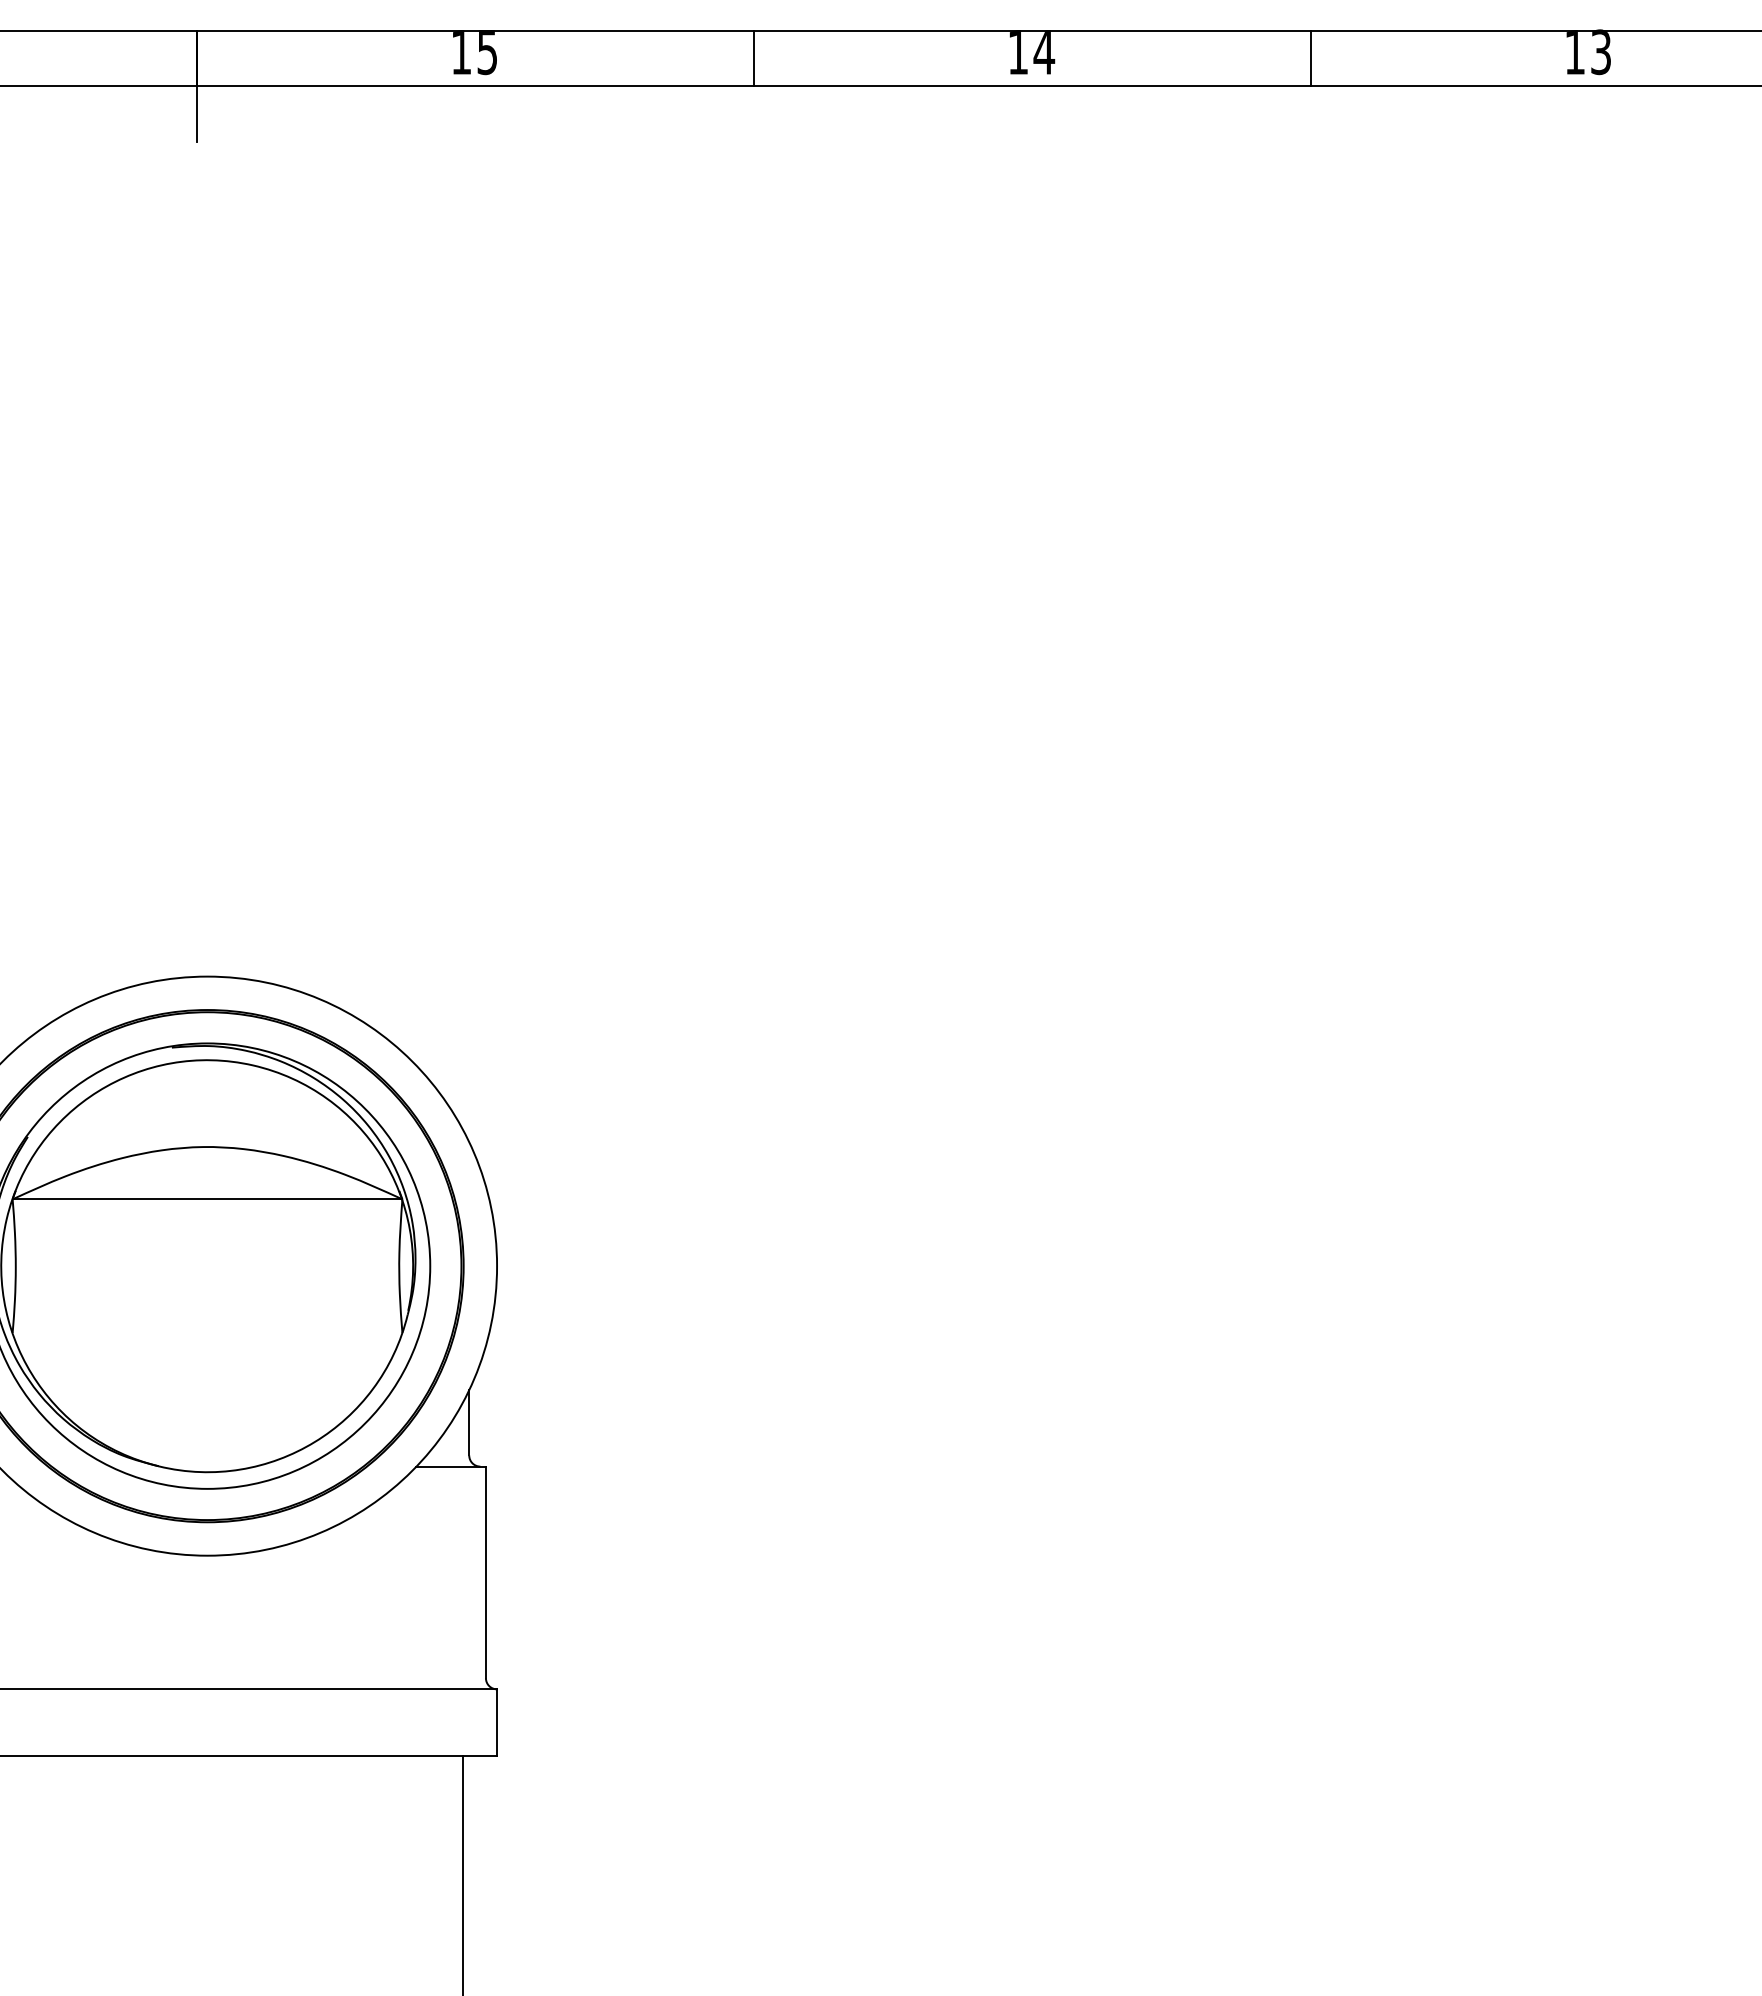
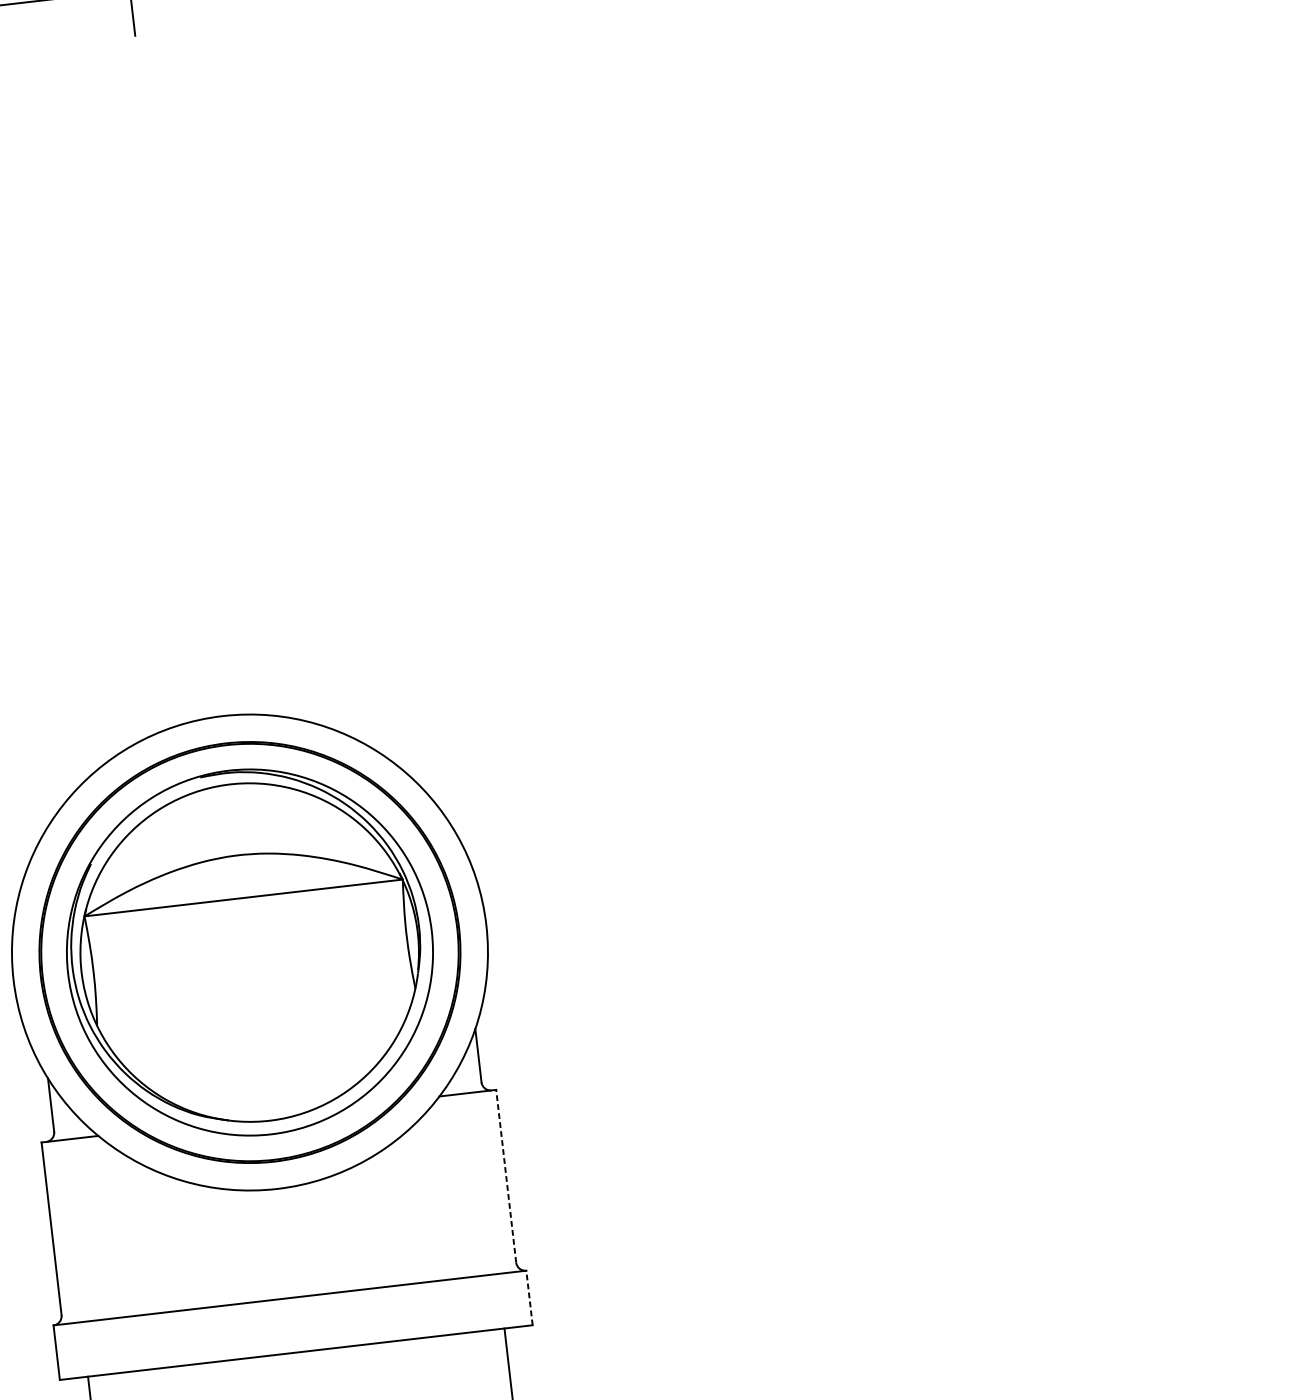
line: (485, 1572) -> (505, 1176), solid -> dashed
line: (497, 1722) -> (529, 1297), solid -> dashed

